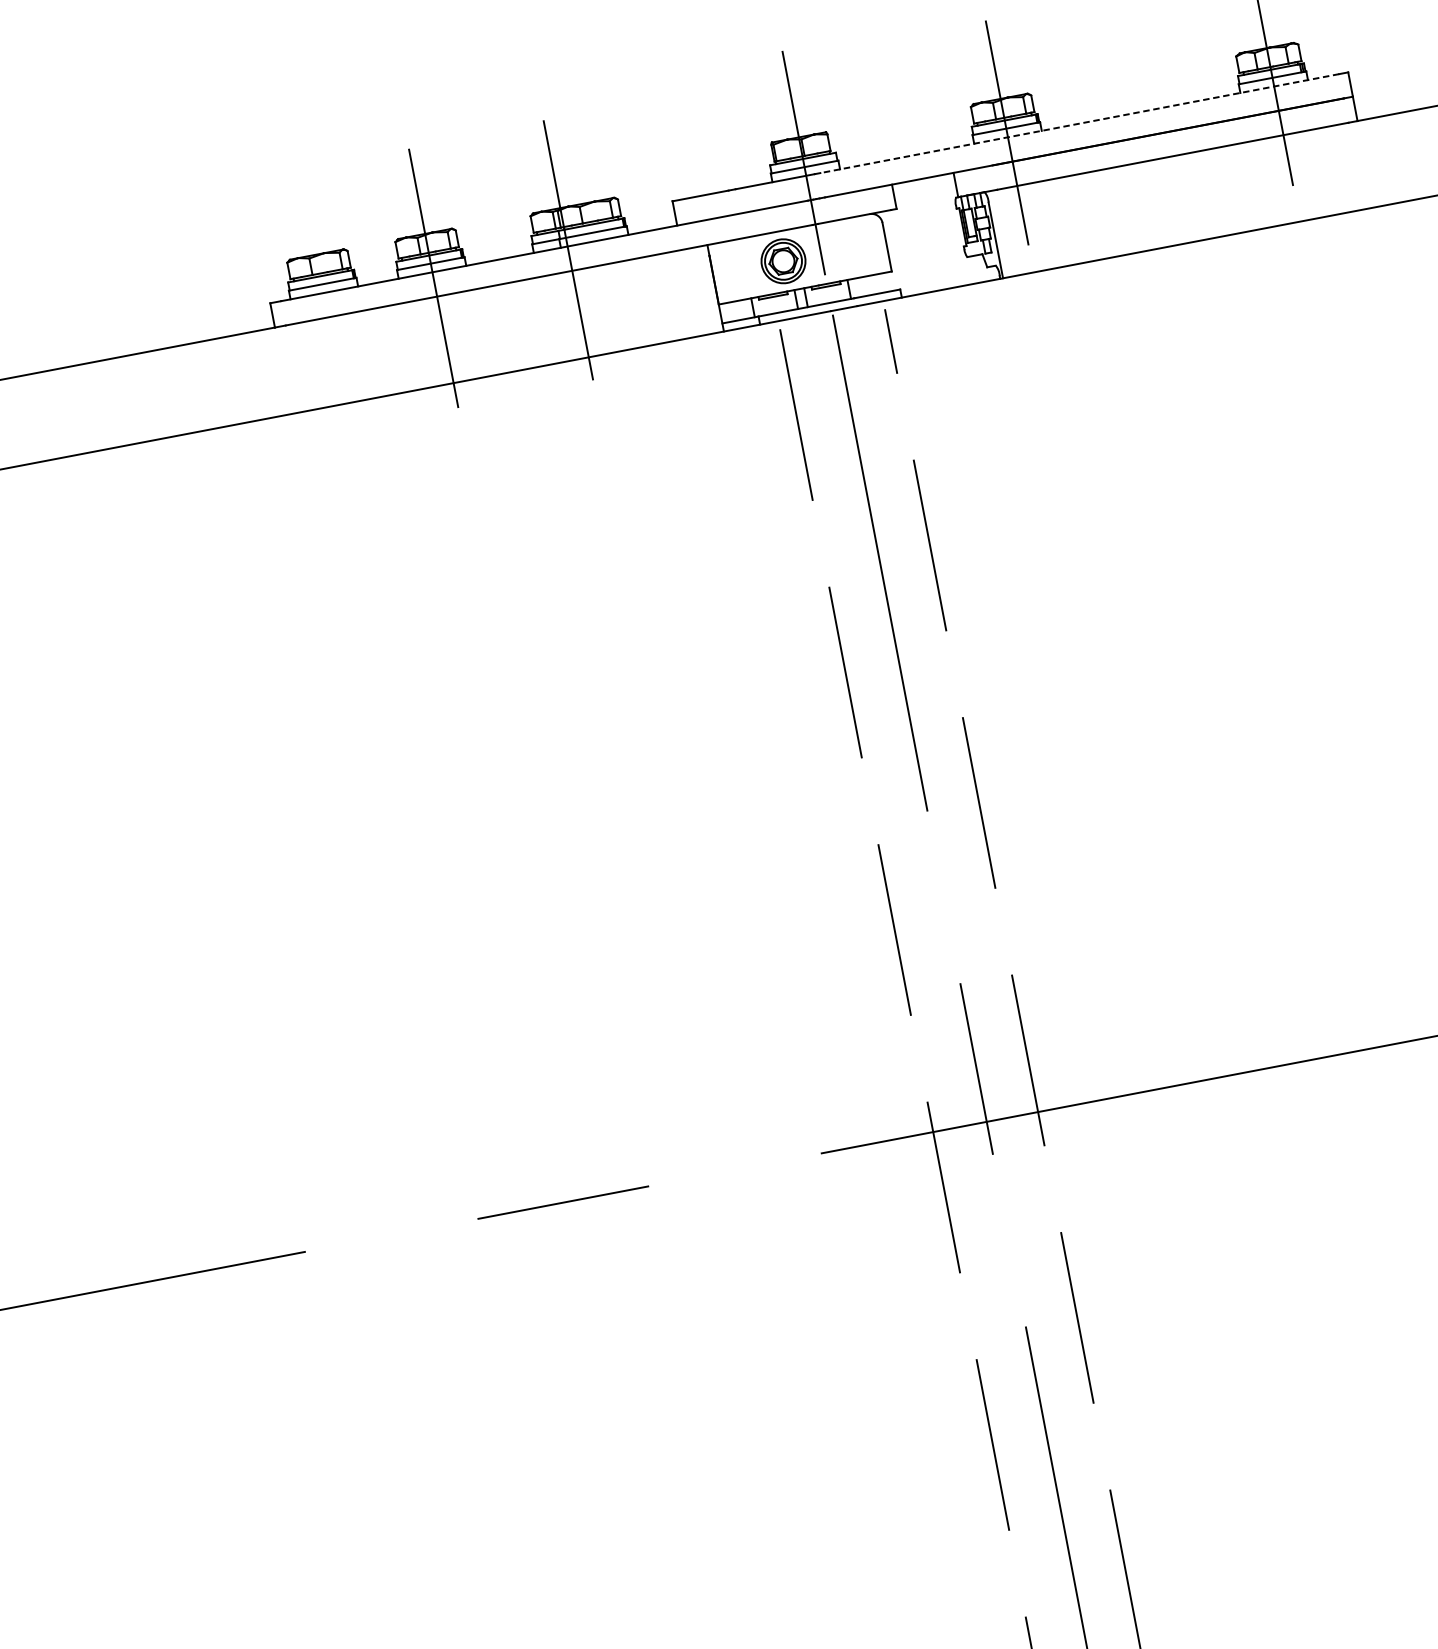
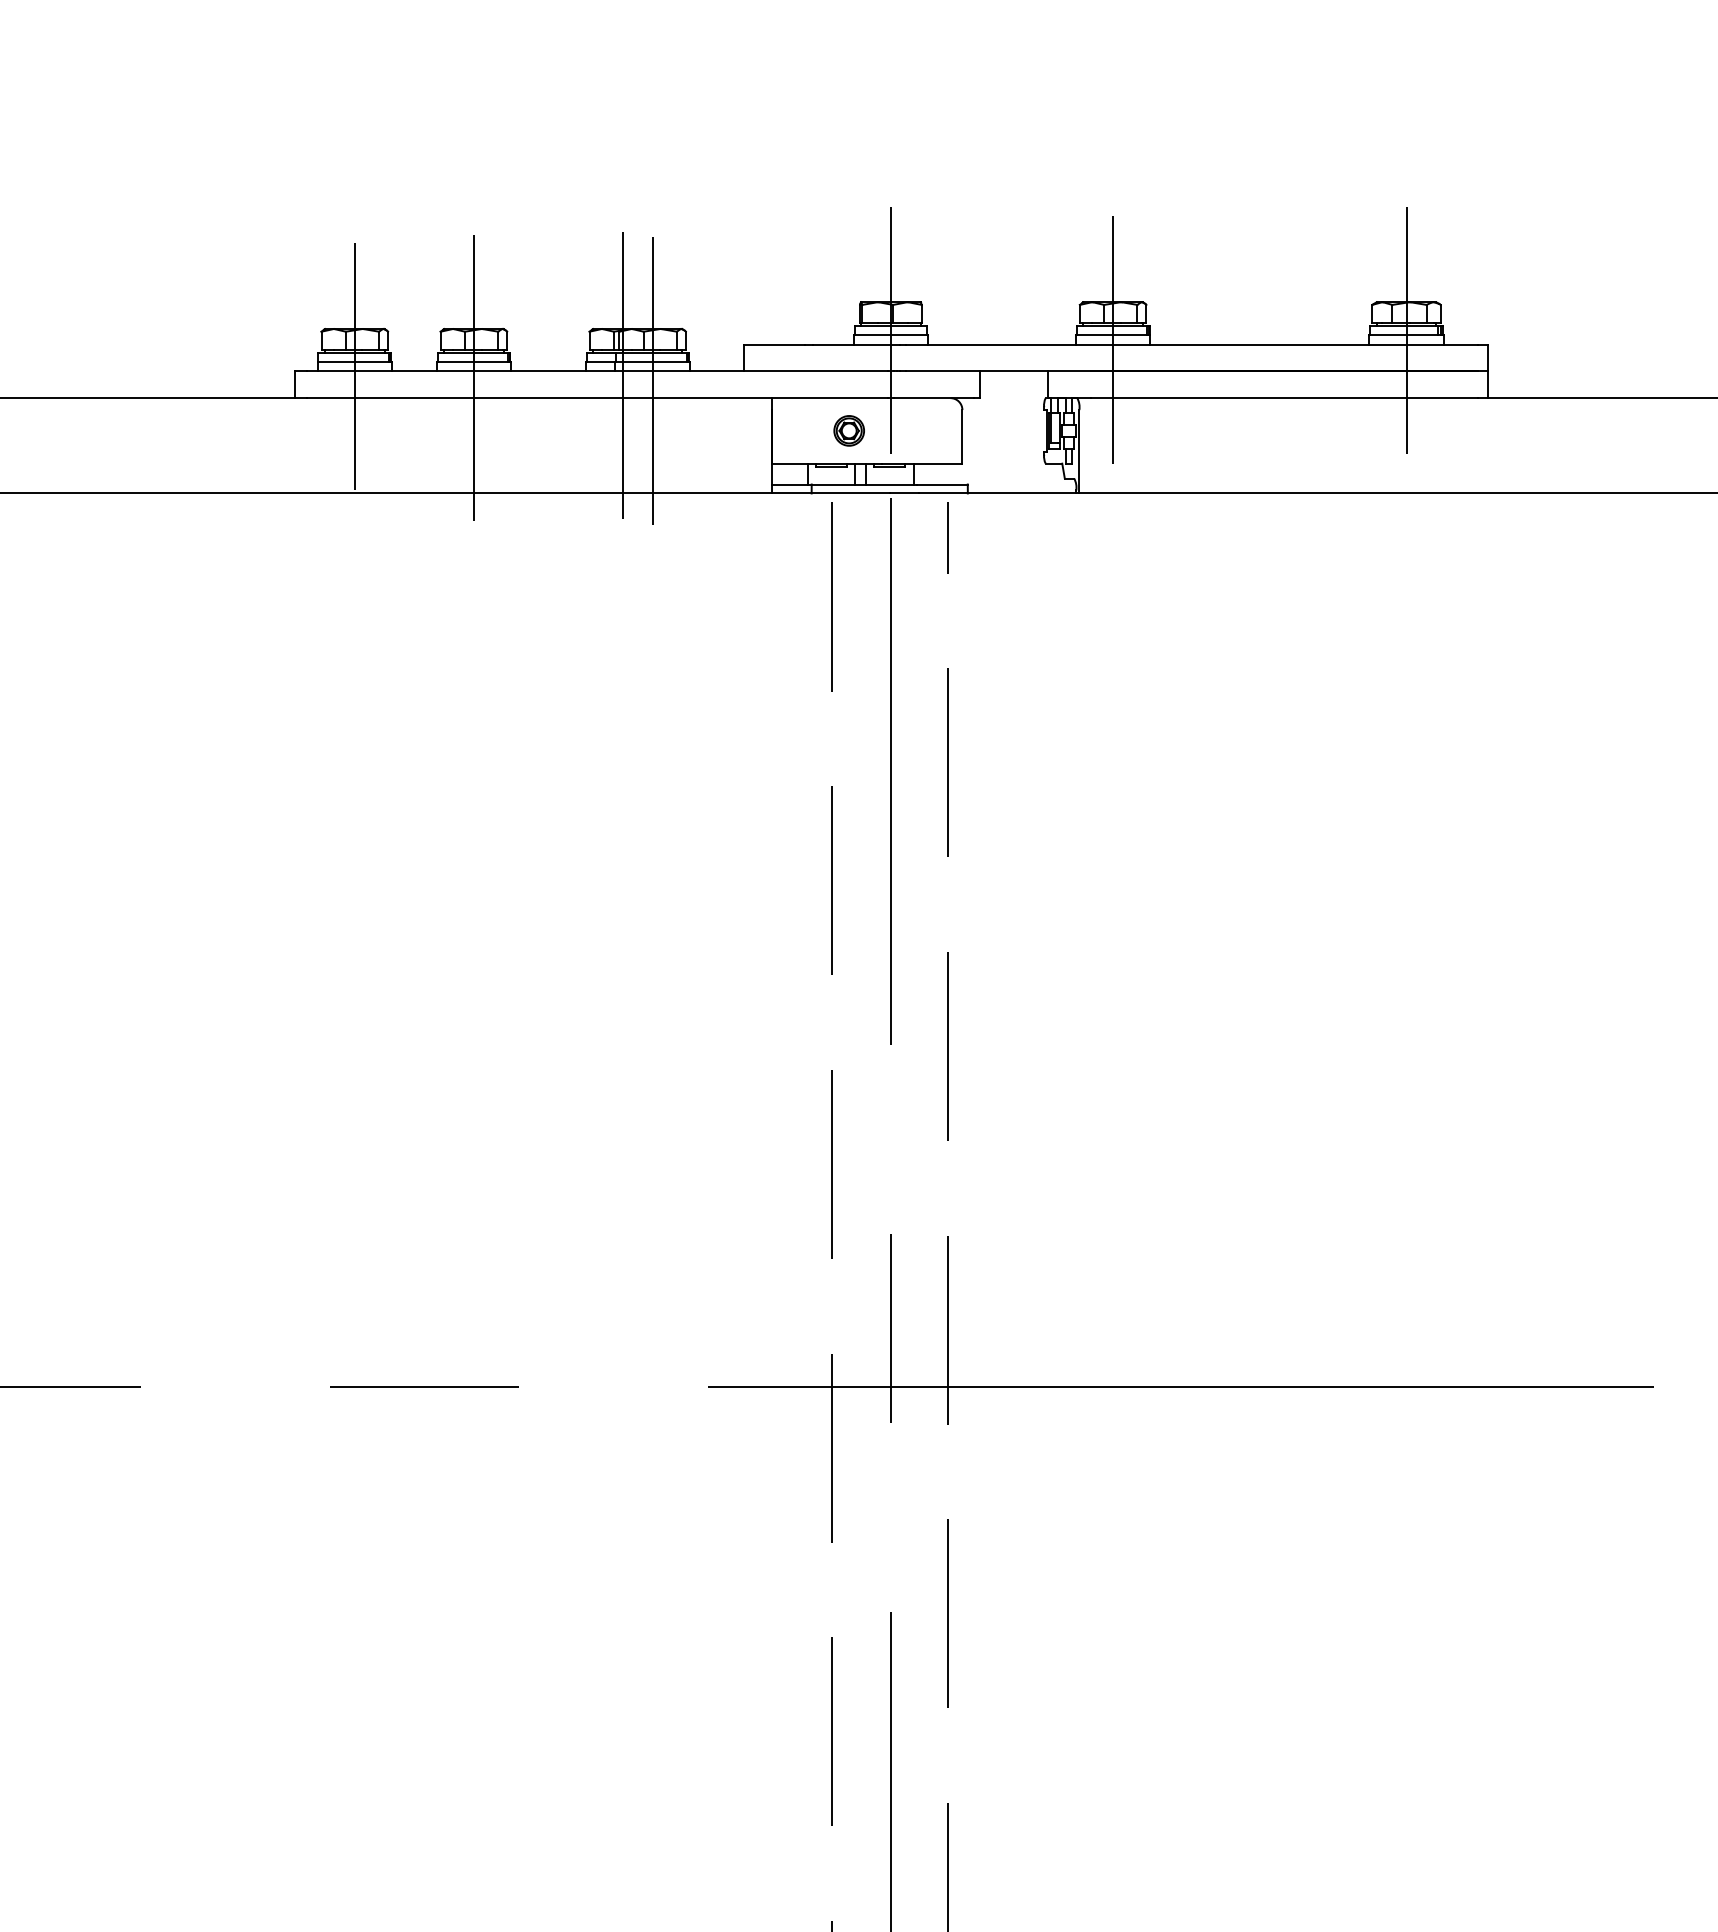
line: (1079, 123) -> (1192, 344), dashed -> solid
line: (596, 250) -> (652, 381), added
part: (782, 261) -> (848, 430), size x0.62
line: (323, 288) -> (354, 366), added

